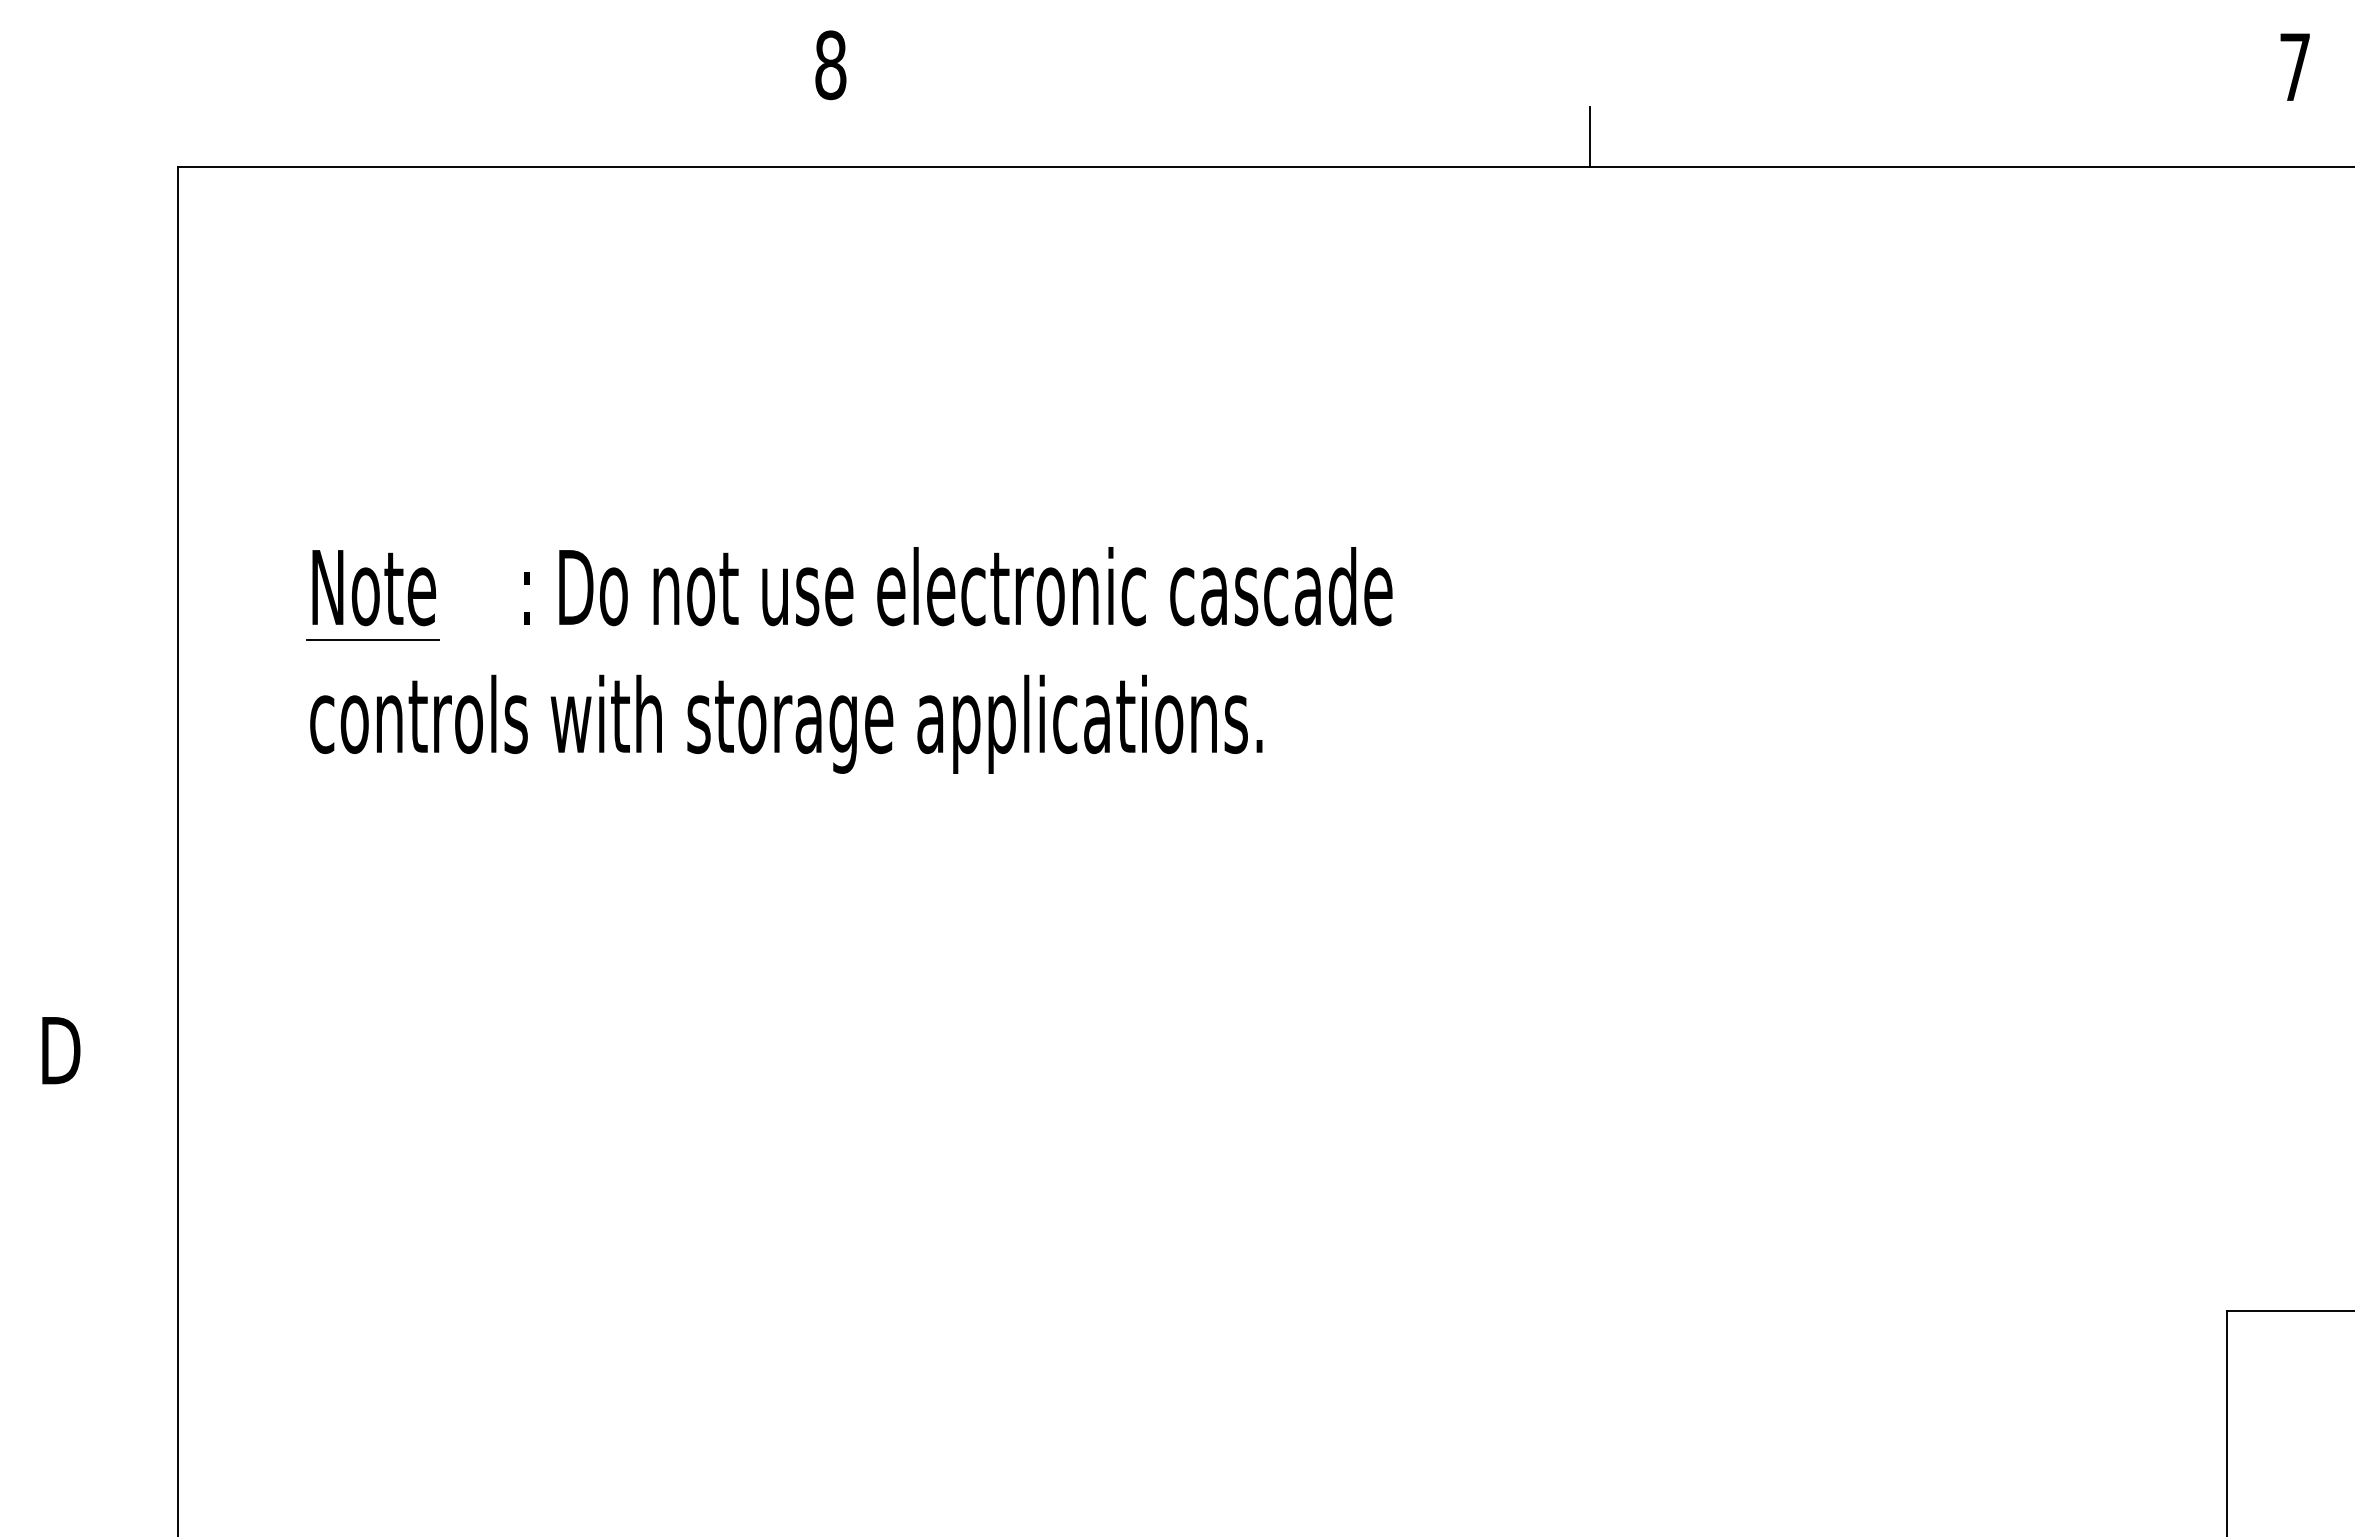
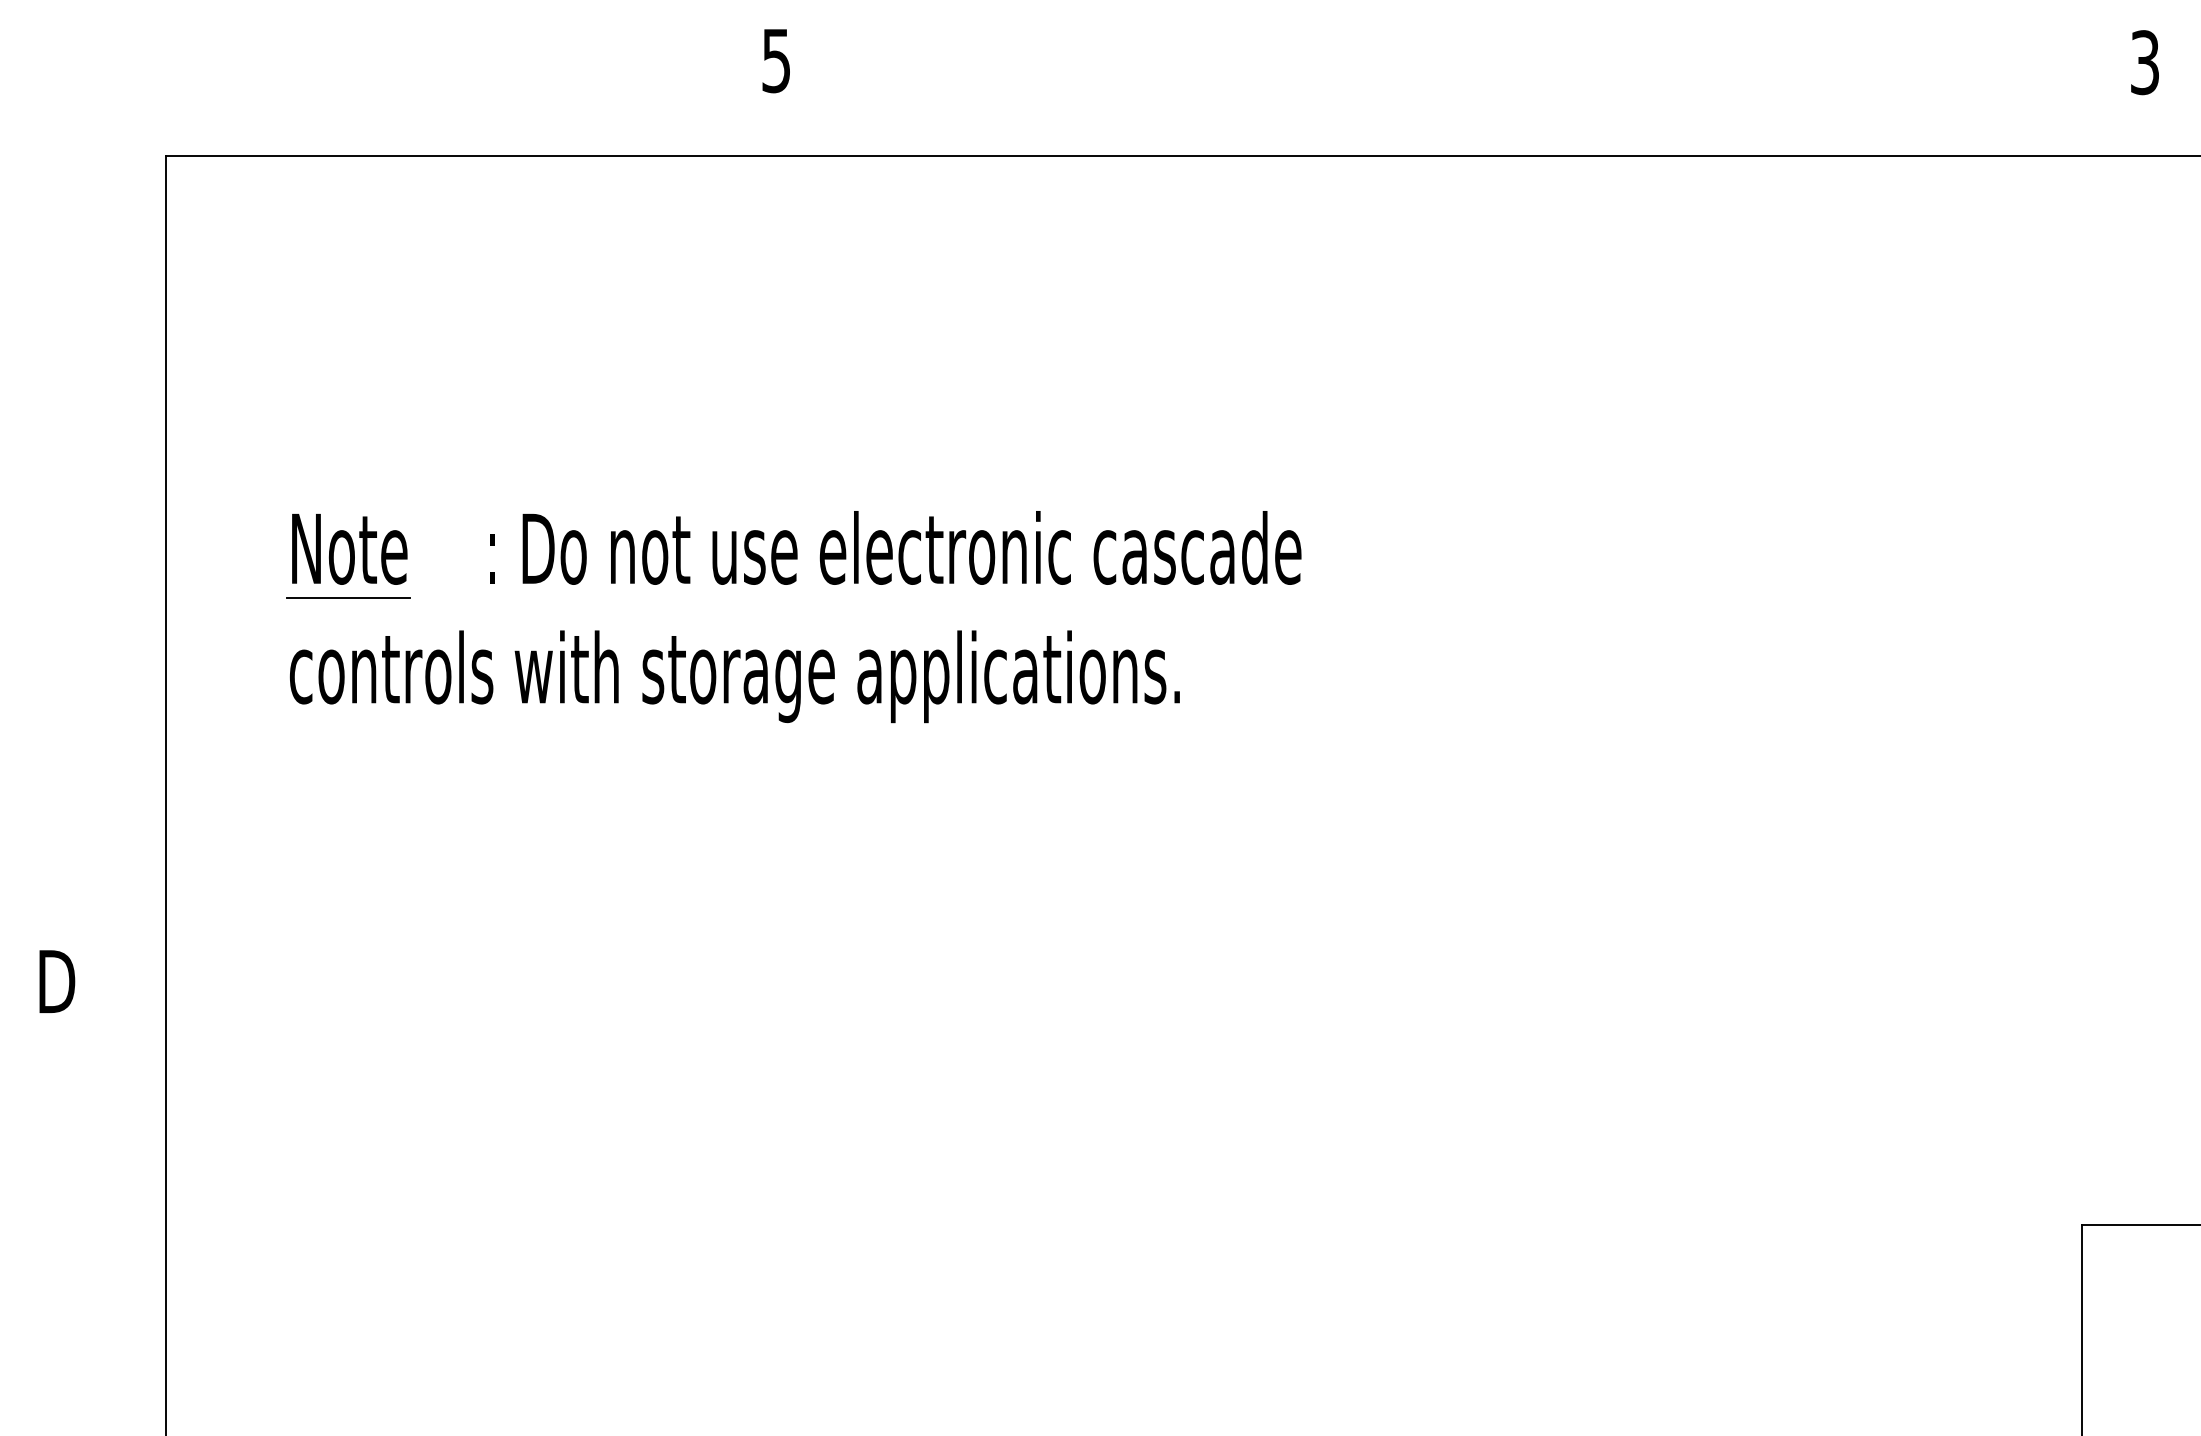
text: (830, 65) -> (776, 60), 8 -> 5
text: (2295, 67) -> (2145, 62), 7 -> 3
line: (1589, 136) -> (1485, 127), removed

